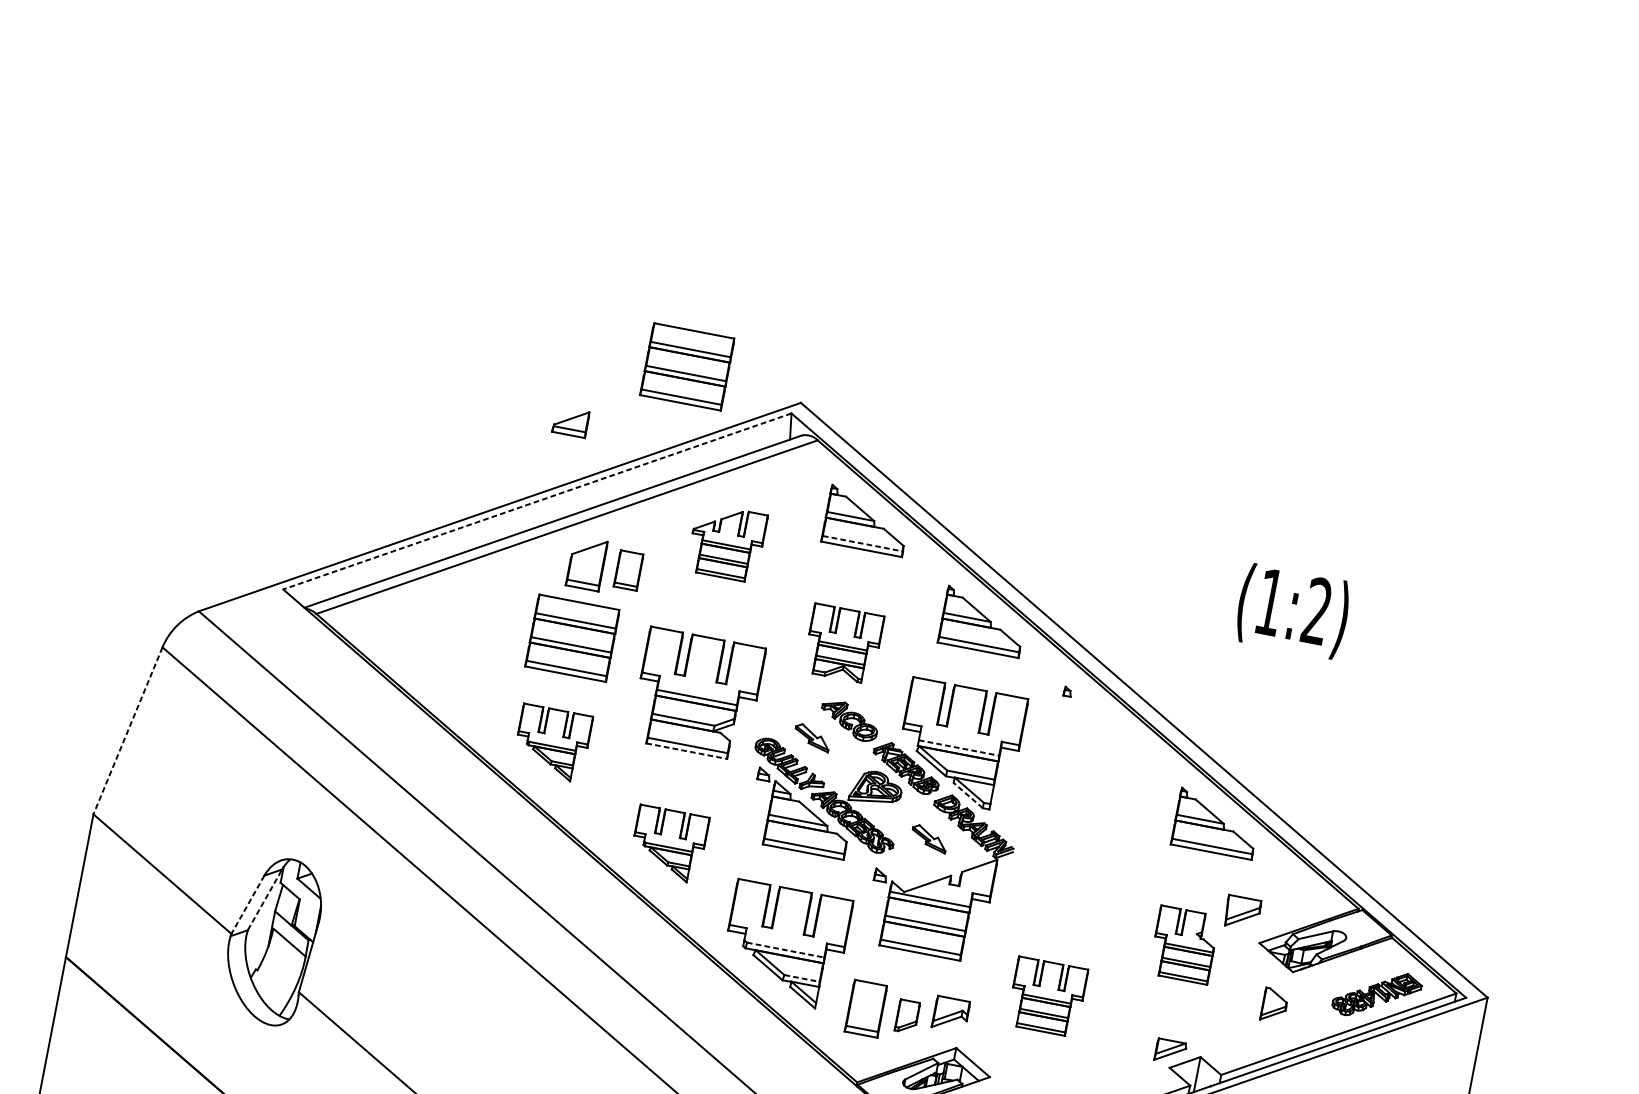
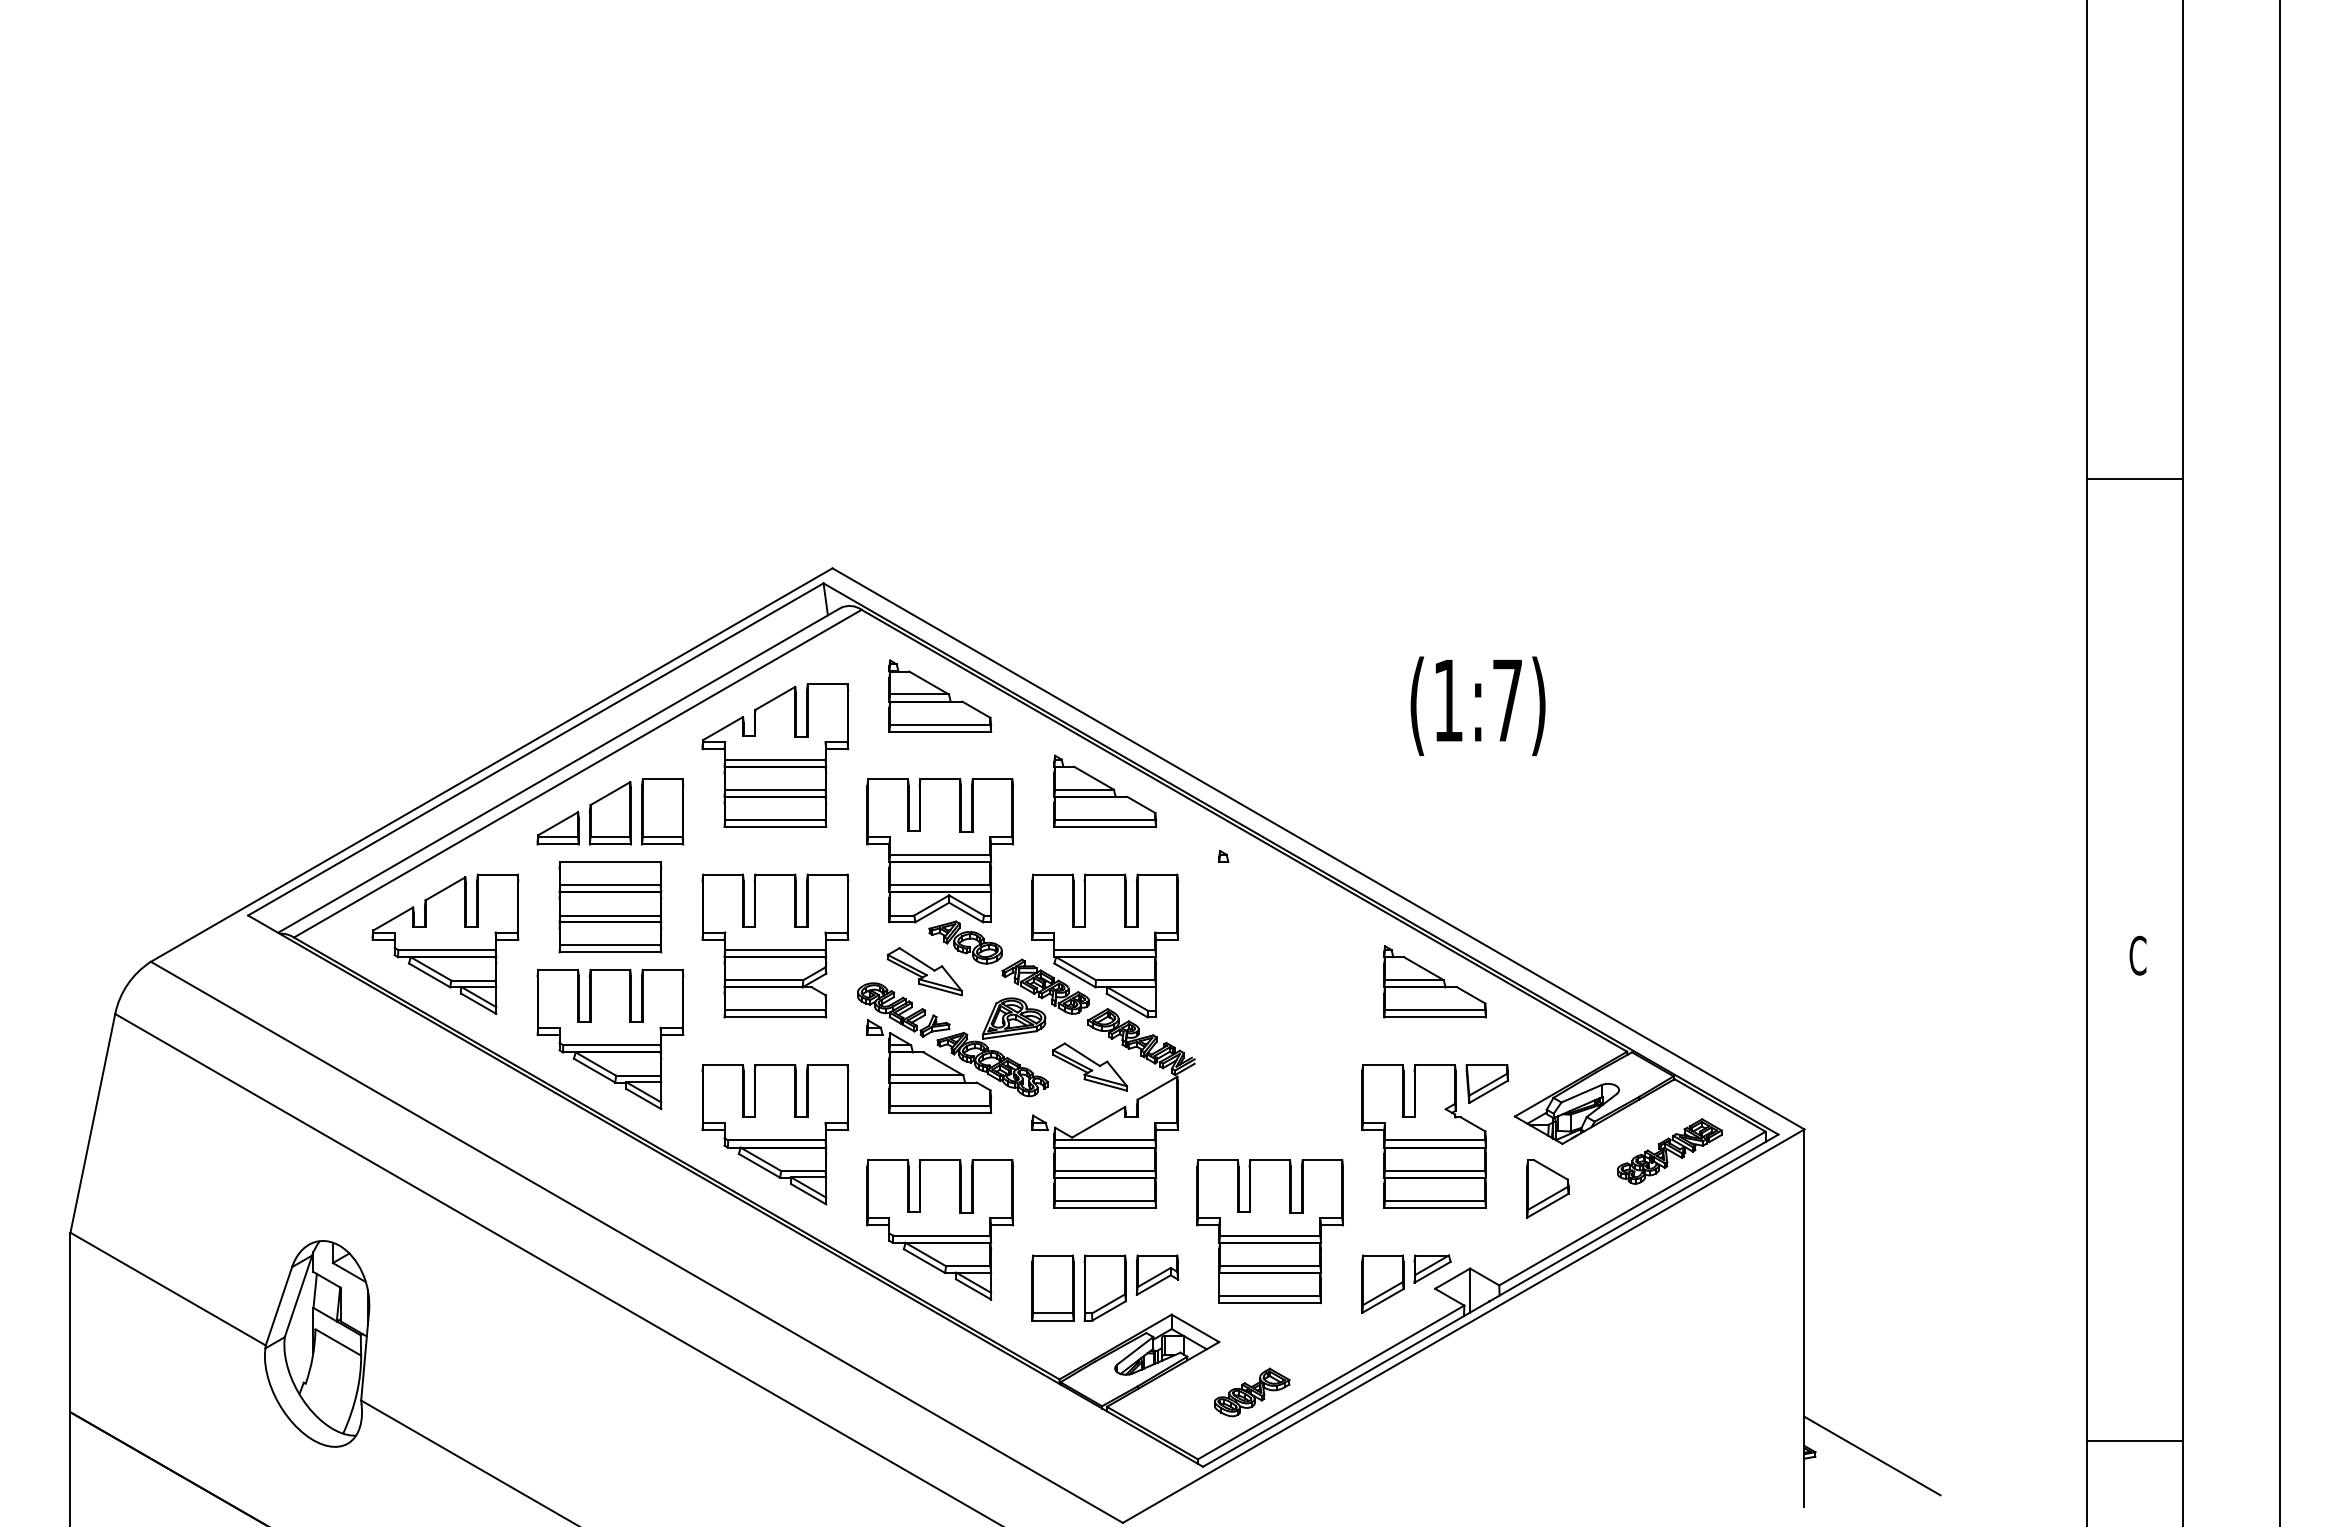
part: (687, 367) -> (686, 551), removed
part: (570, 422) -> (557, 828), moved
line: (537, 501) -> (535, 749), dashed -> solid
part: (726, 542) -> (775, 755), size x1.67
line: (862, 543) -> (940, 724), dashed -> solid
part: (628, 570) -> (662, 811), size x1.43
text: (1316, 610) -> (1506, 699), (1:2) -> (1:7)
part: (435, 641) -> (445, 943), added
part: (843, 643) -> (940, 850), size x1.67
line: (127, 730) -> (92, 1123), dashed -> solid
part: (812, 737) -> (924, 971), size x1.67
part: (552, 743) -> (610, 1039), size x1.67
line: (959, 748) -> (1105, 950), dashed -> solid
line: (686, 751) -> (775, 1017), dashed -> solid
line: (968, 795) -> (1127, 1005), dashed -> solid
part: (929, 838) -> (1090, 1066), size x1.67
part: (668, 844) -> (775, 1134), size x1.67
line: (264, 899) -> (298, 1296), dashed -> solid
line: (247, 904) -> (278, 1306), dashed -> solid
part: (1183, 945) -> (1423, 1136), size x1.67
line: (785, 949) -> (941, 1235), dashed -> solid
line: (802, 978) -> (968, 1266), dashed -> solid
part: (1046, 996) -> (1269, 1231), size x1.67
part: (1274, 1005) -> (1547, 1188), size x1.43
part: (907, 1016) -> (1104, 1287), size x1.67
part: (1128, 1055) -> (1382, 1283), added

